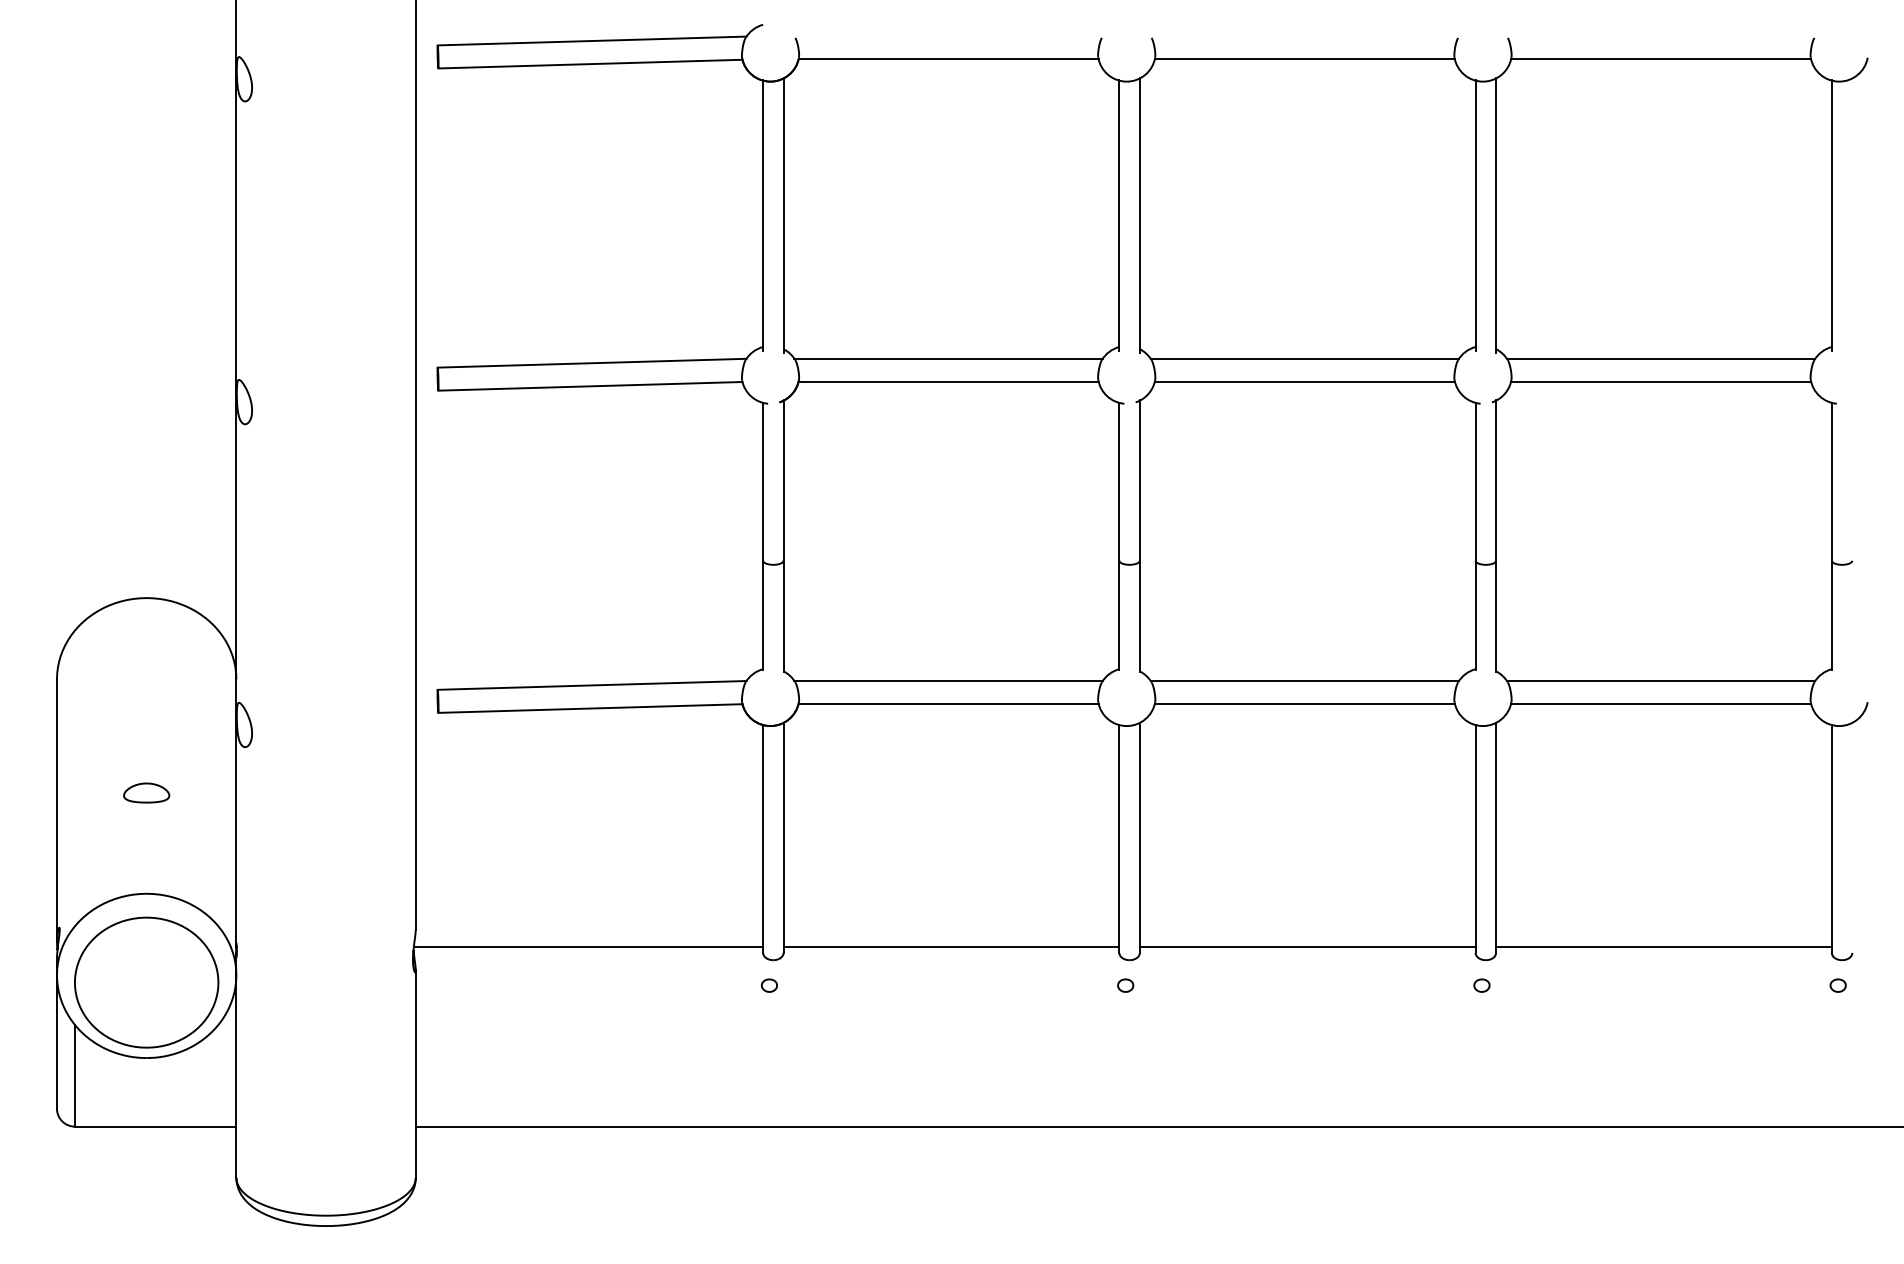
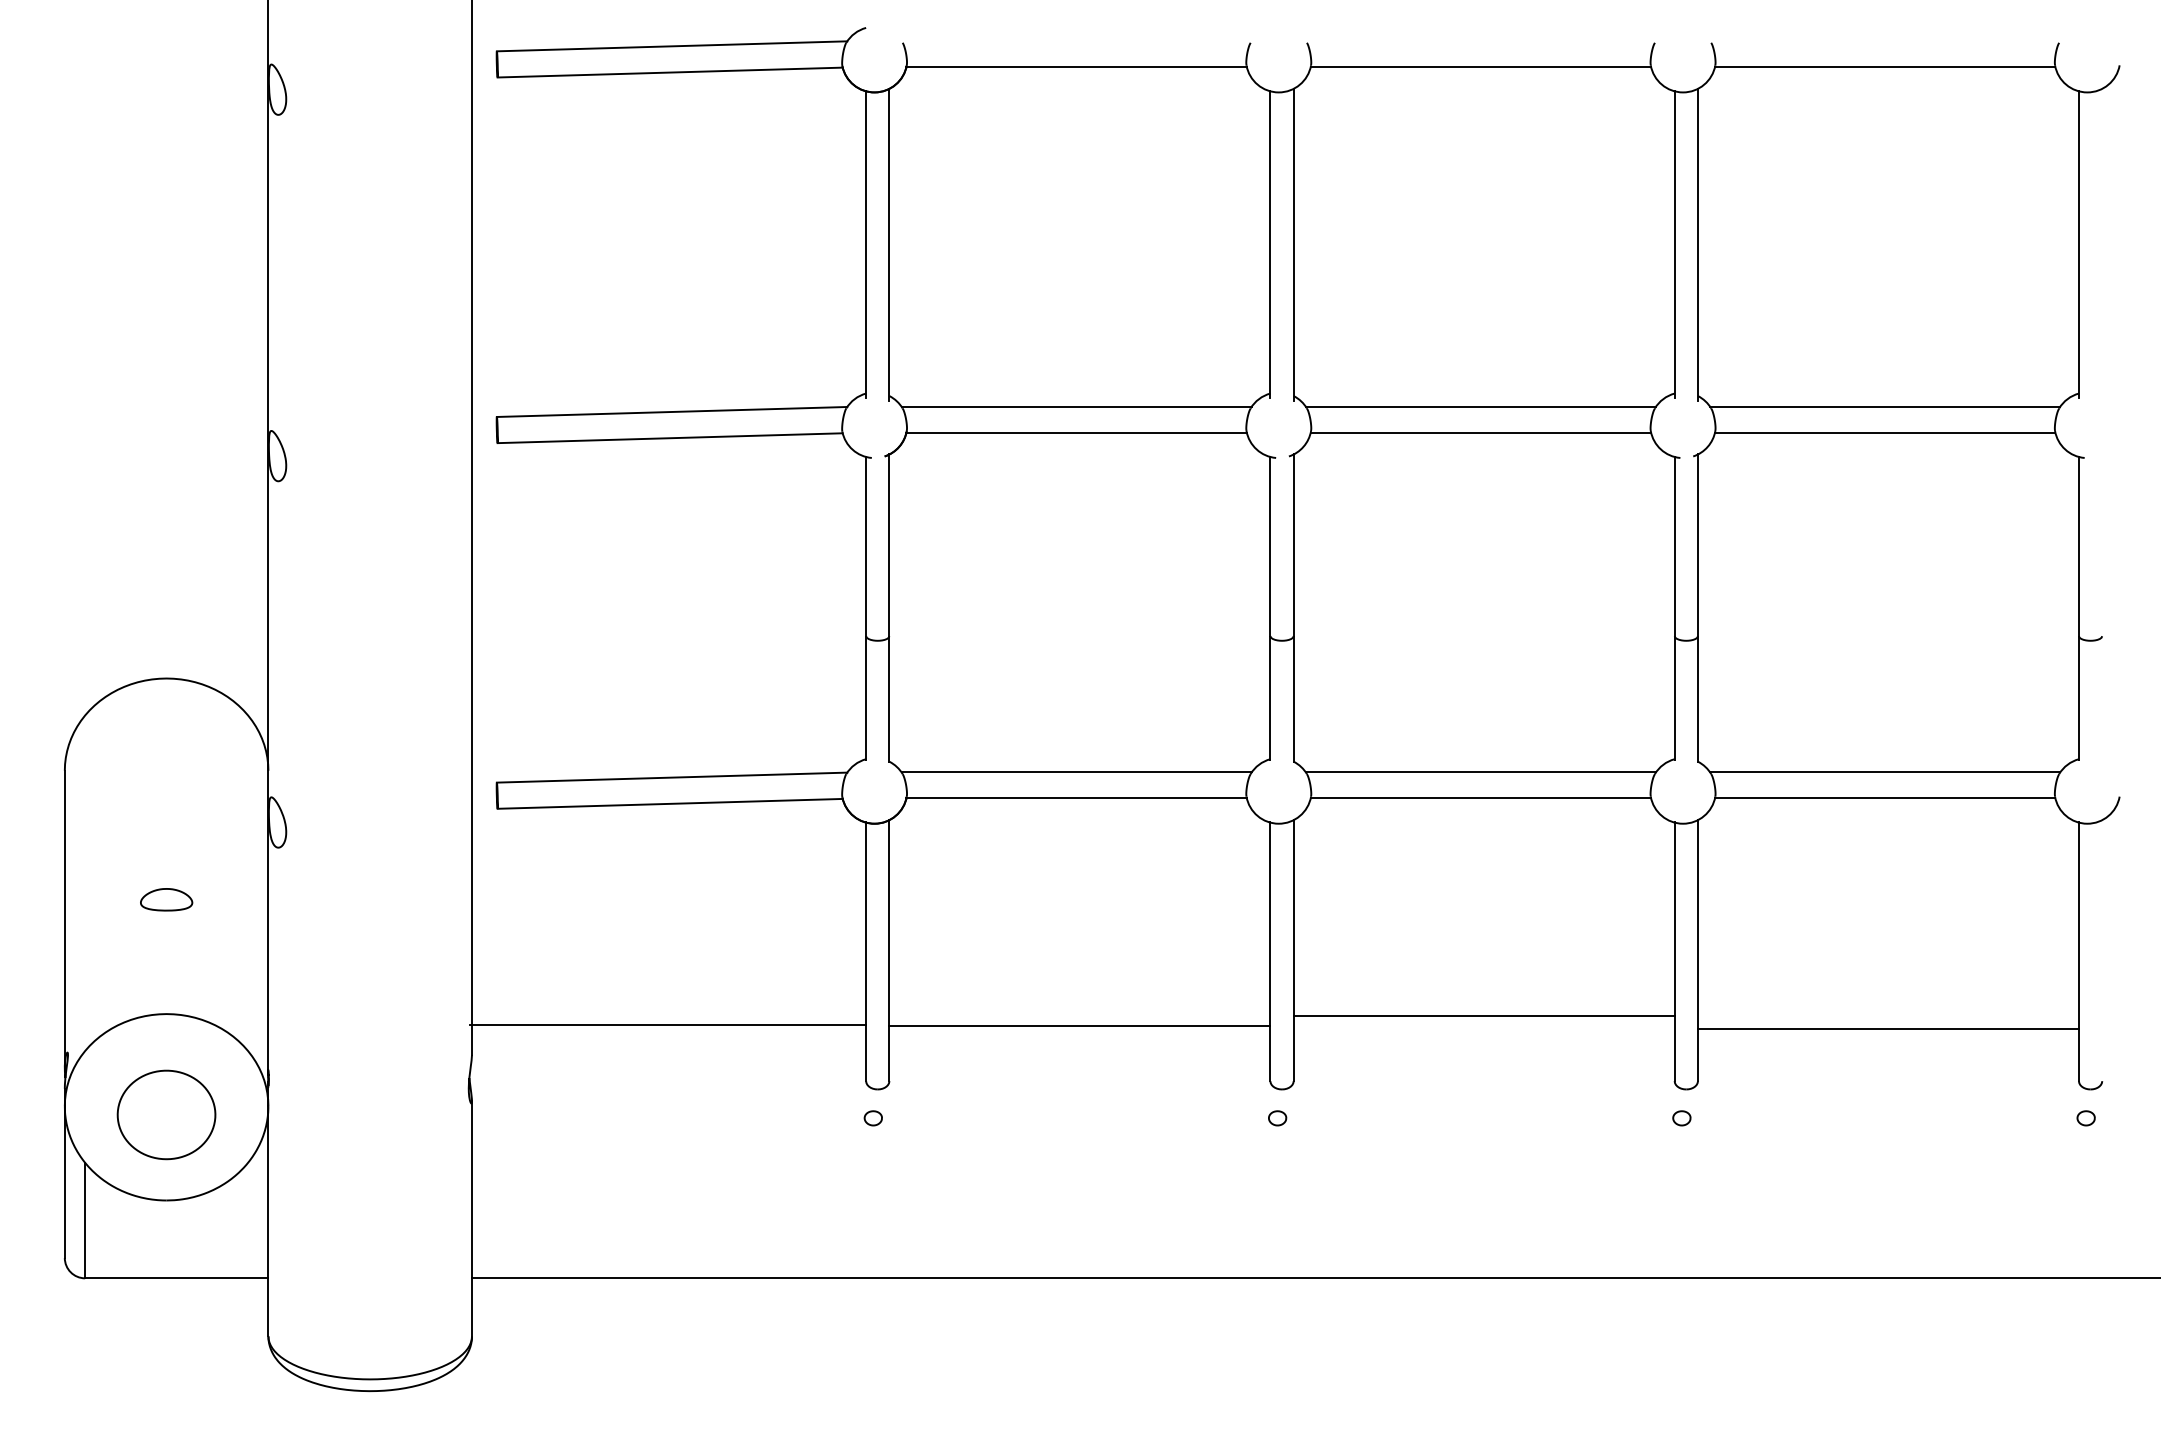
line: (588, 947) -> (667, 1024), moved
line: (951, 947) -> (1079, 1025), moved
line: (1307, 947) -> (1483, 1015), moved
line: (1663, 947) -> (1887, 1028), moved
part: (146, 982) -> (166, 1114), size x0.6

